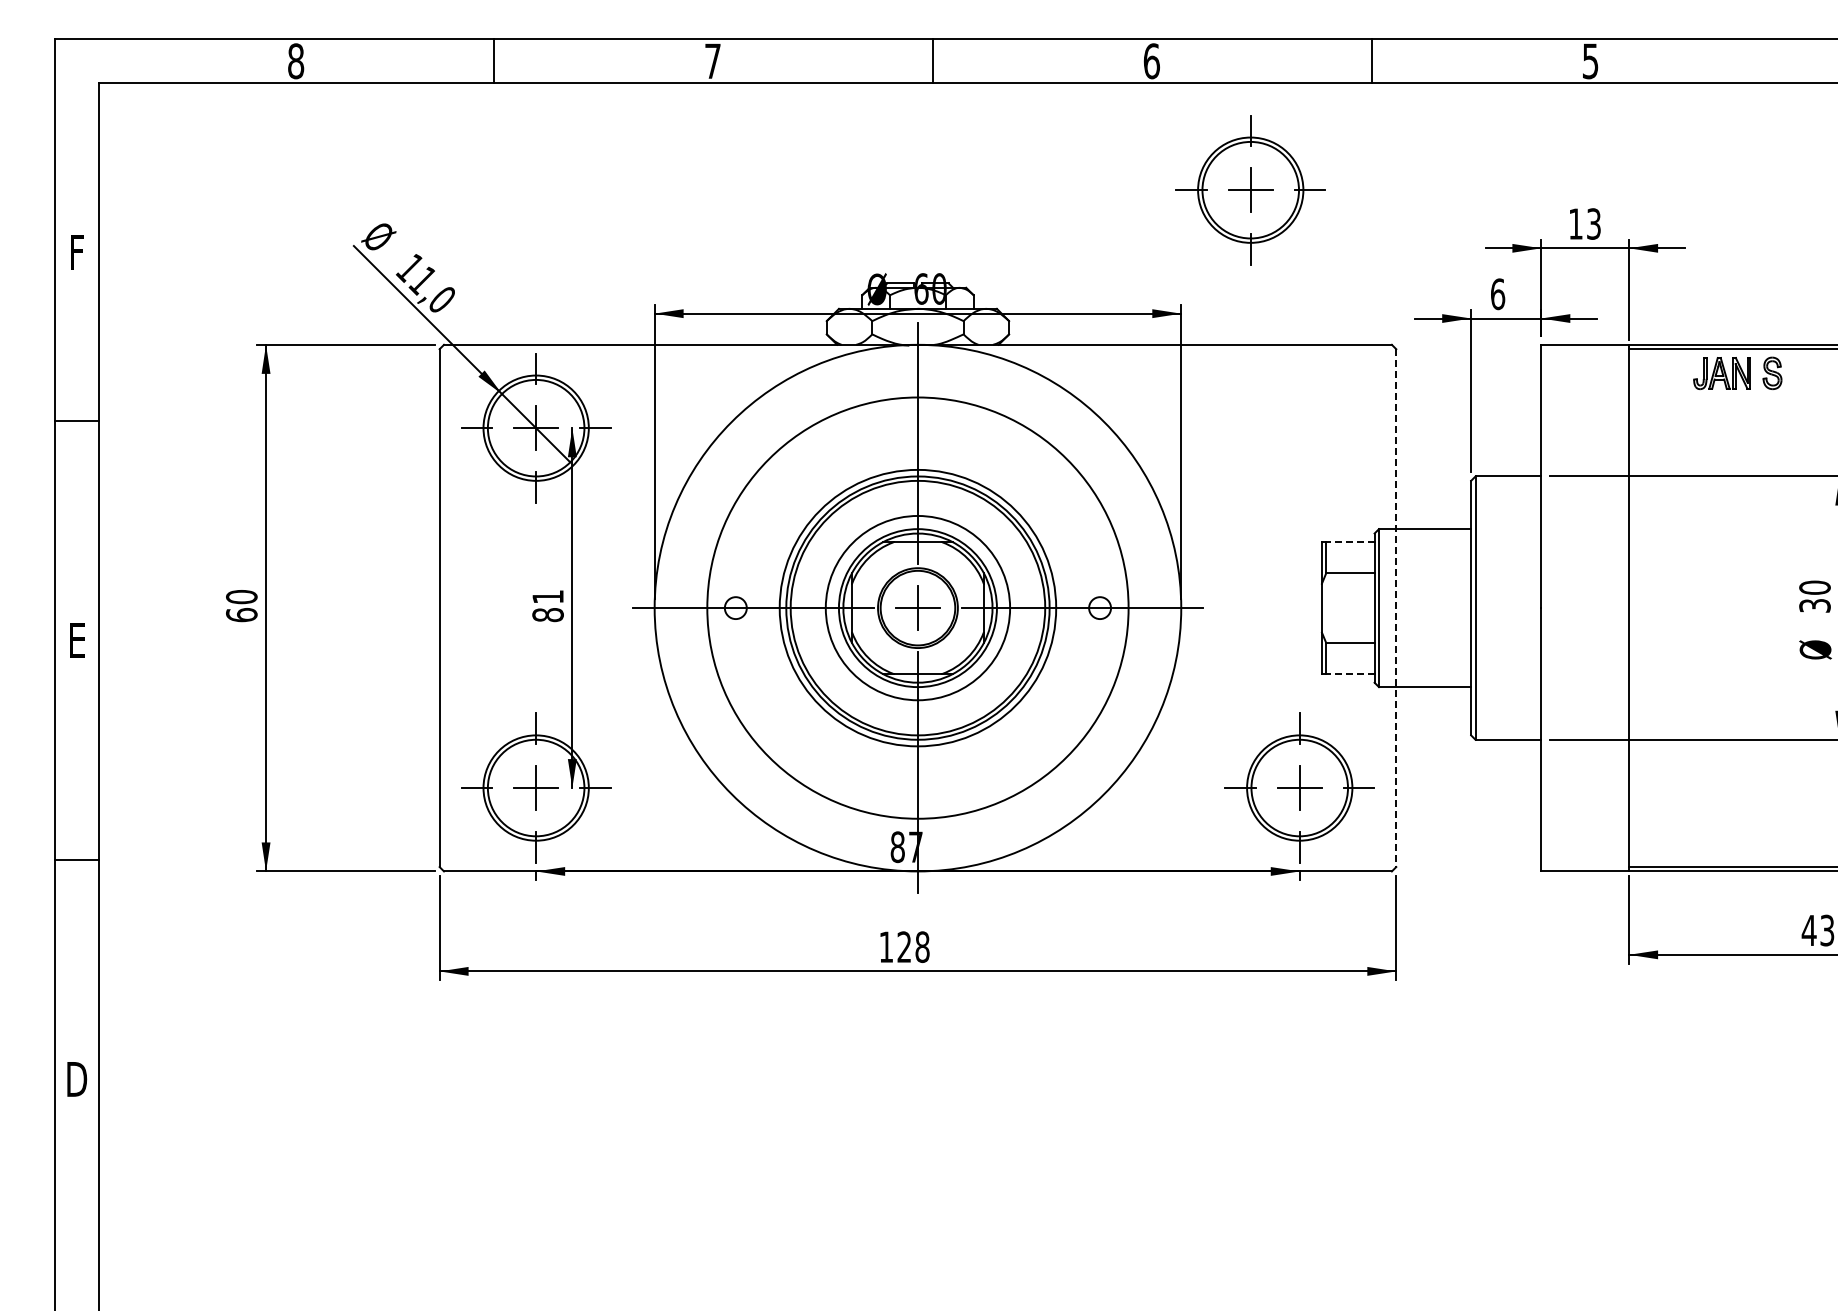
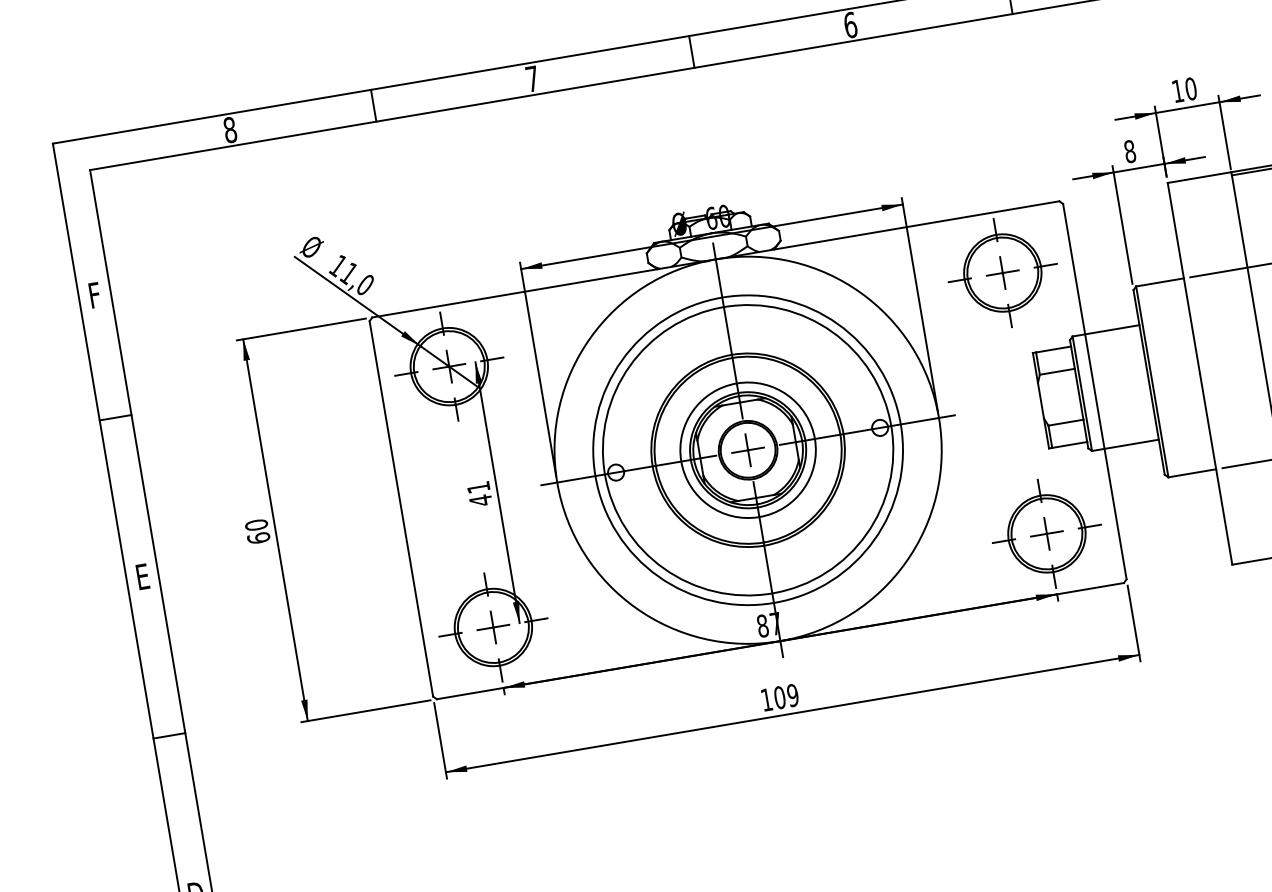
part: (1250, 190) -> (1002, 273), moved
text: (1593, 223) -> (1190, 88), 13 -> 10
text: (1498, 293) -> (1130, 151), 6 -> 8
line: (1349, 542) -> (1052, 349), dashed -> solid
circle: (917, 607) -> (747, 449), size x1.43
line: (1396, 608) -> (1095, 391), dashed -> solid
text: (547, 614) -> (480, 500), 81 -> 41
line: (1349, 673) -> (1068, 444), dashed -> solid
text: (913, 947) -> (786, 696), 128 -> 109

